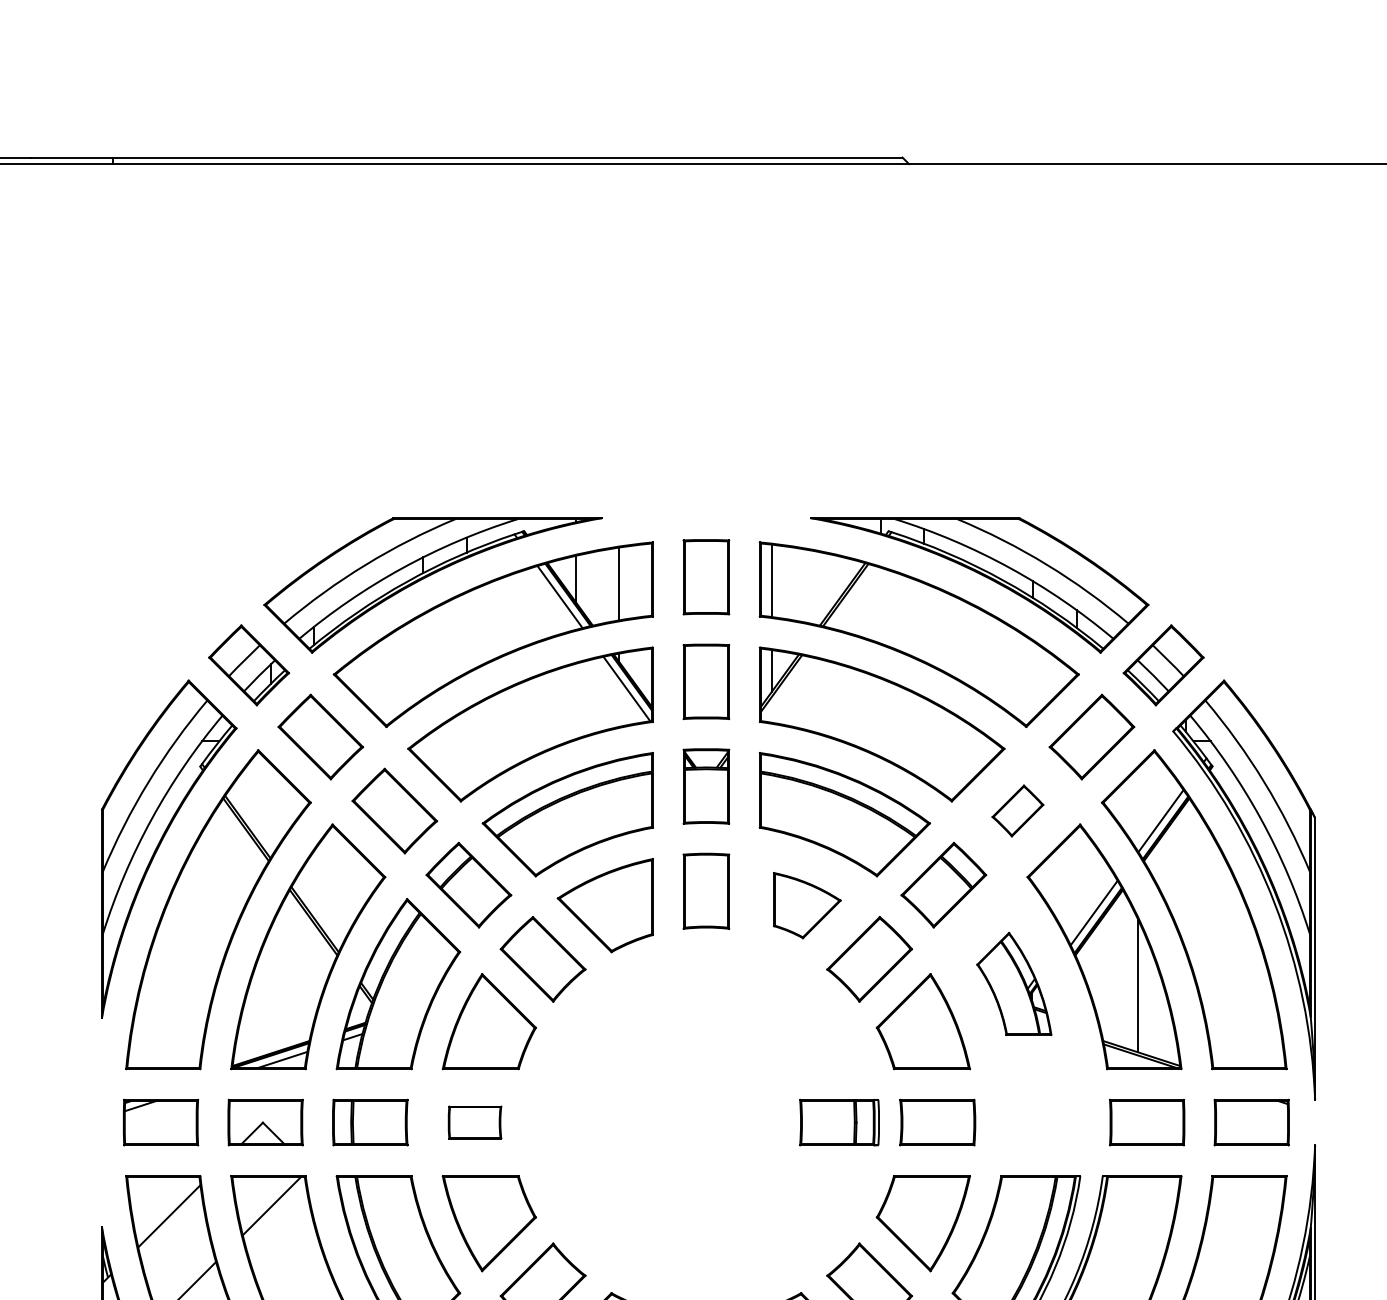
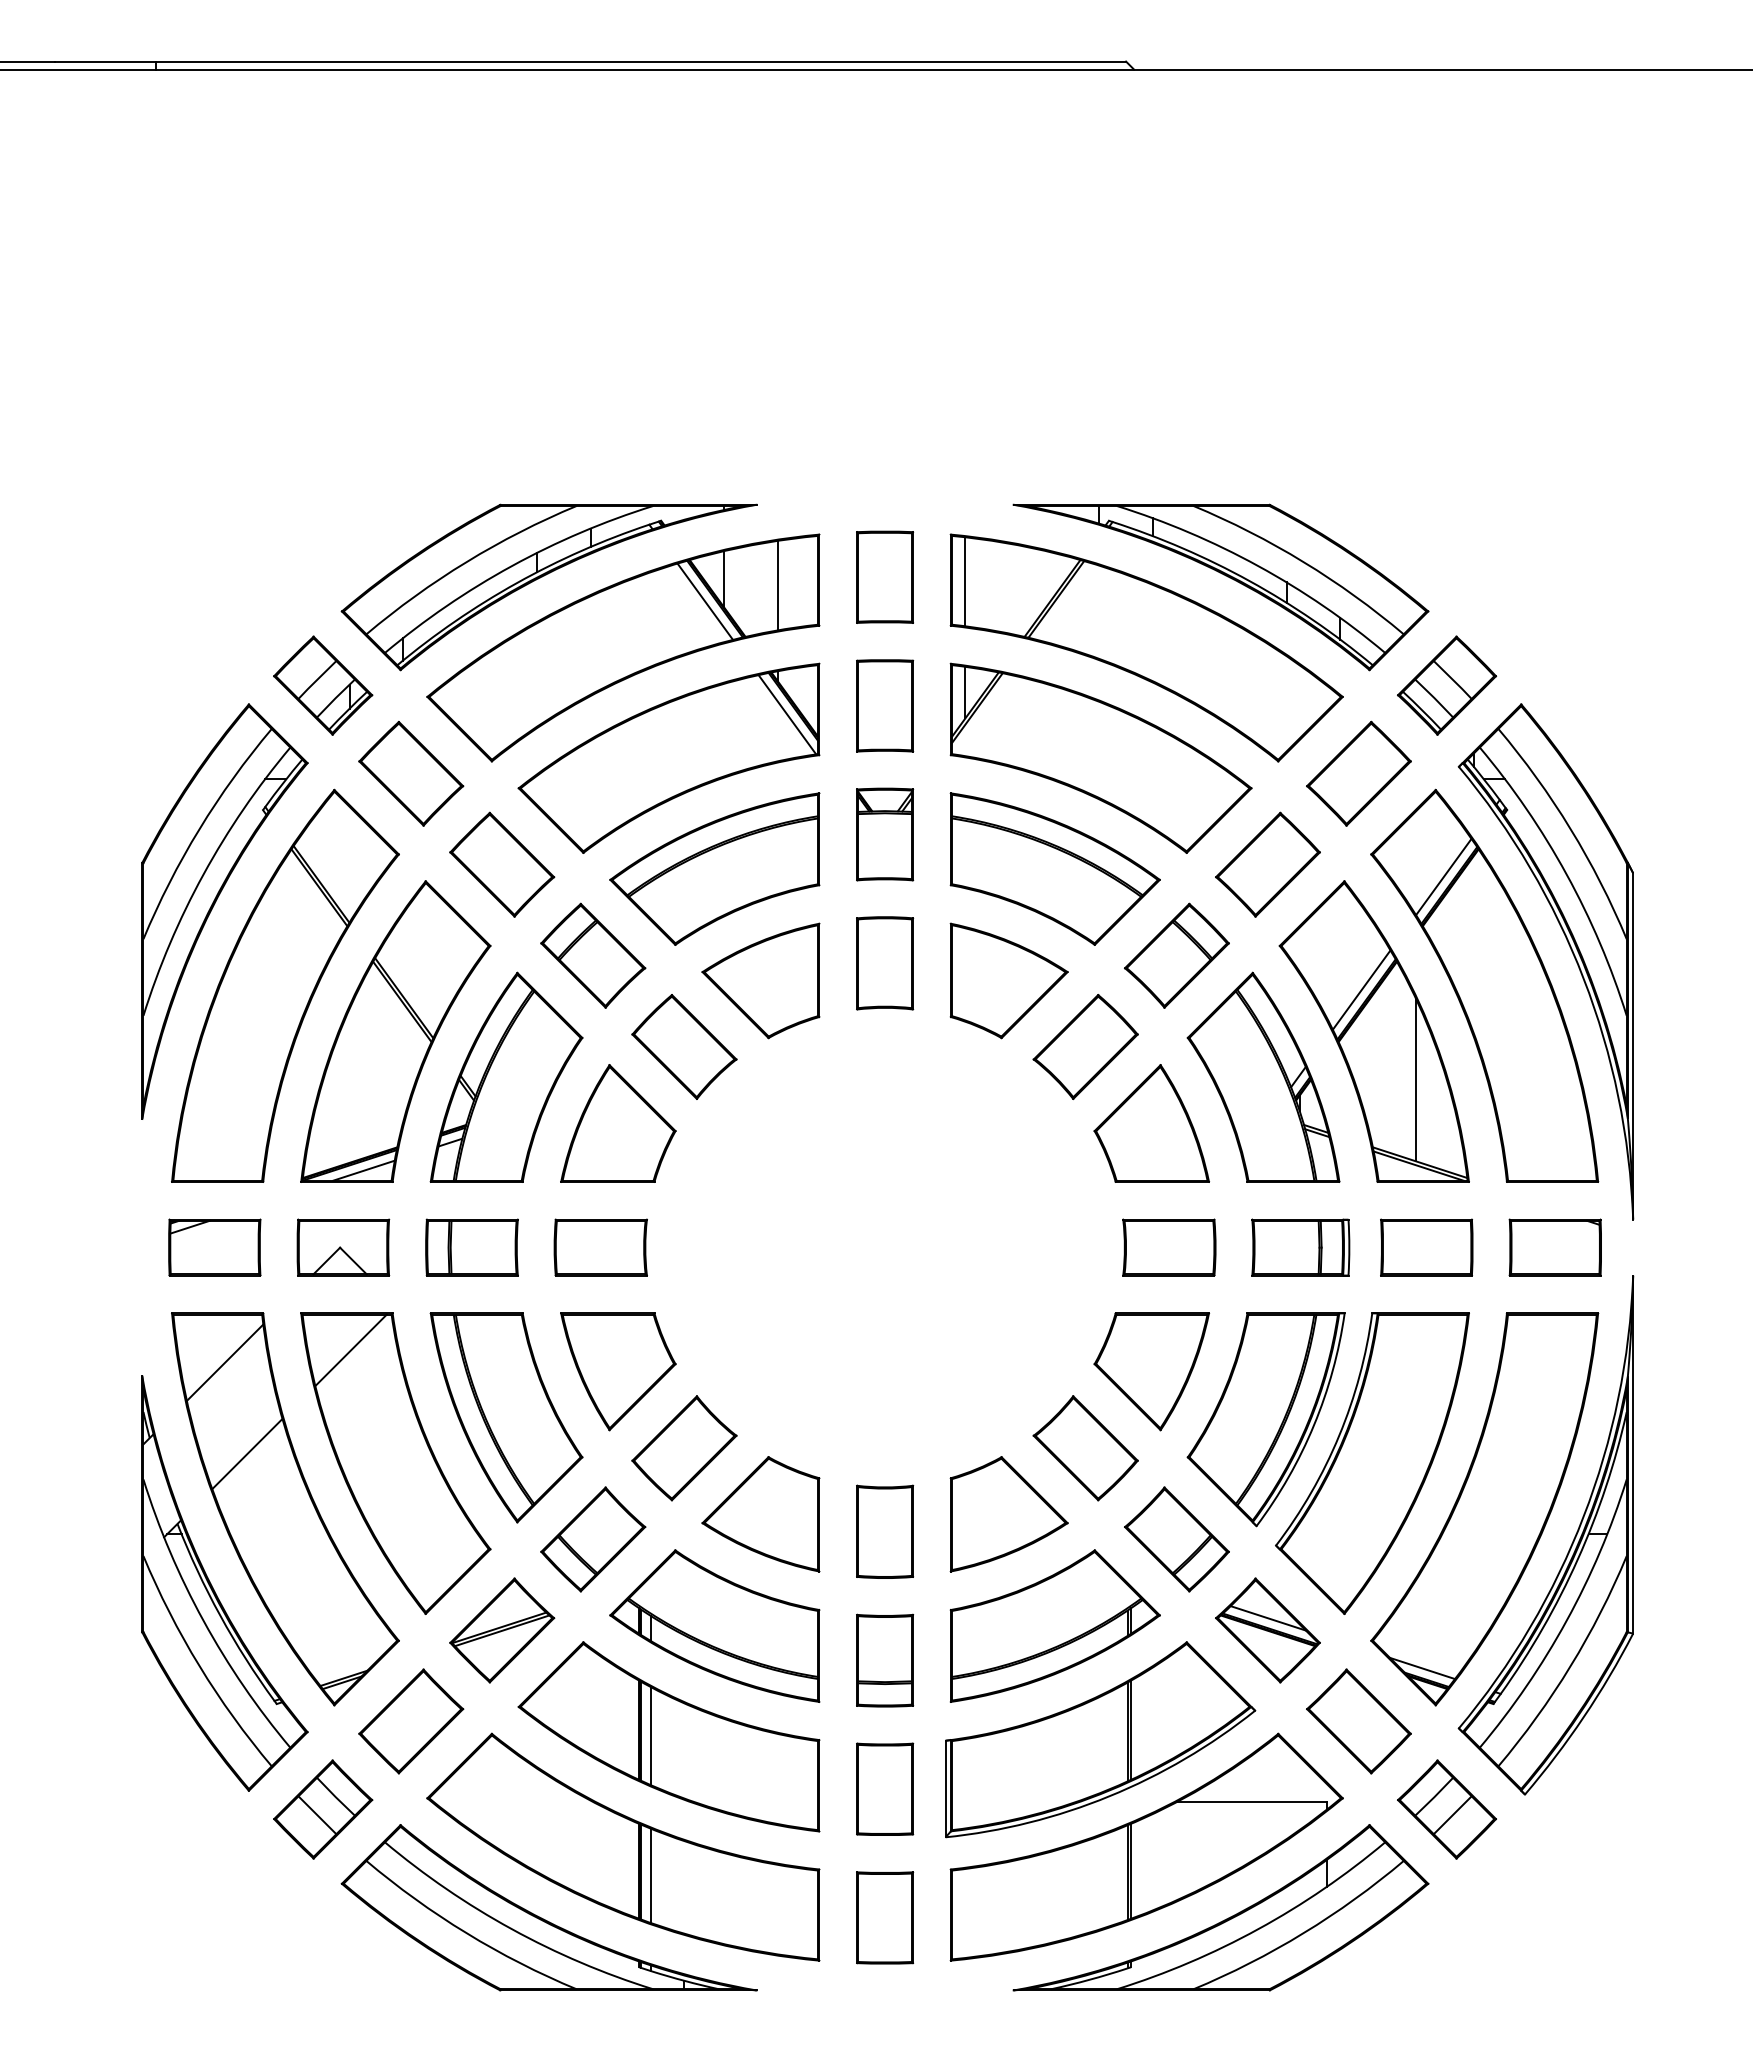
part: (1017, 810) -> (1267, 864), size x1.67
part: (806, 905) -> (1008, 980), size x1.43
part: (1014, 983) -> (1263, 1076), size x1.67
part: (474, 1122) -> (600, 1247), size x1.43
part: (839, 1122) -> (1300, 1247), moved

